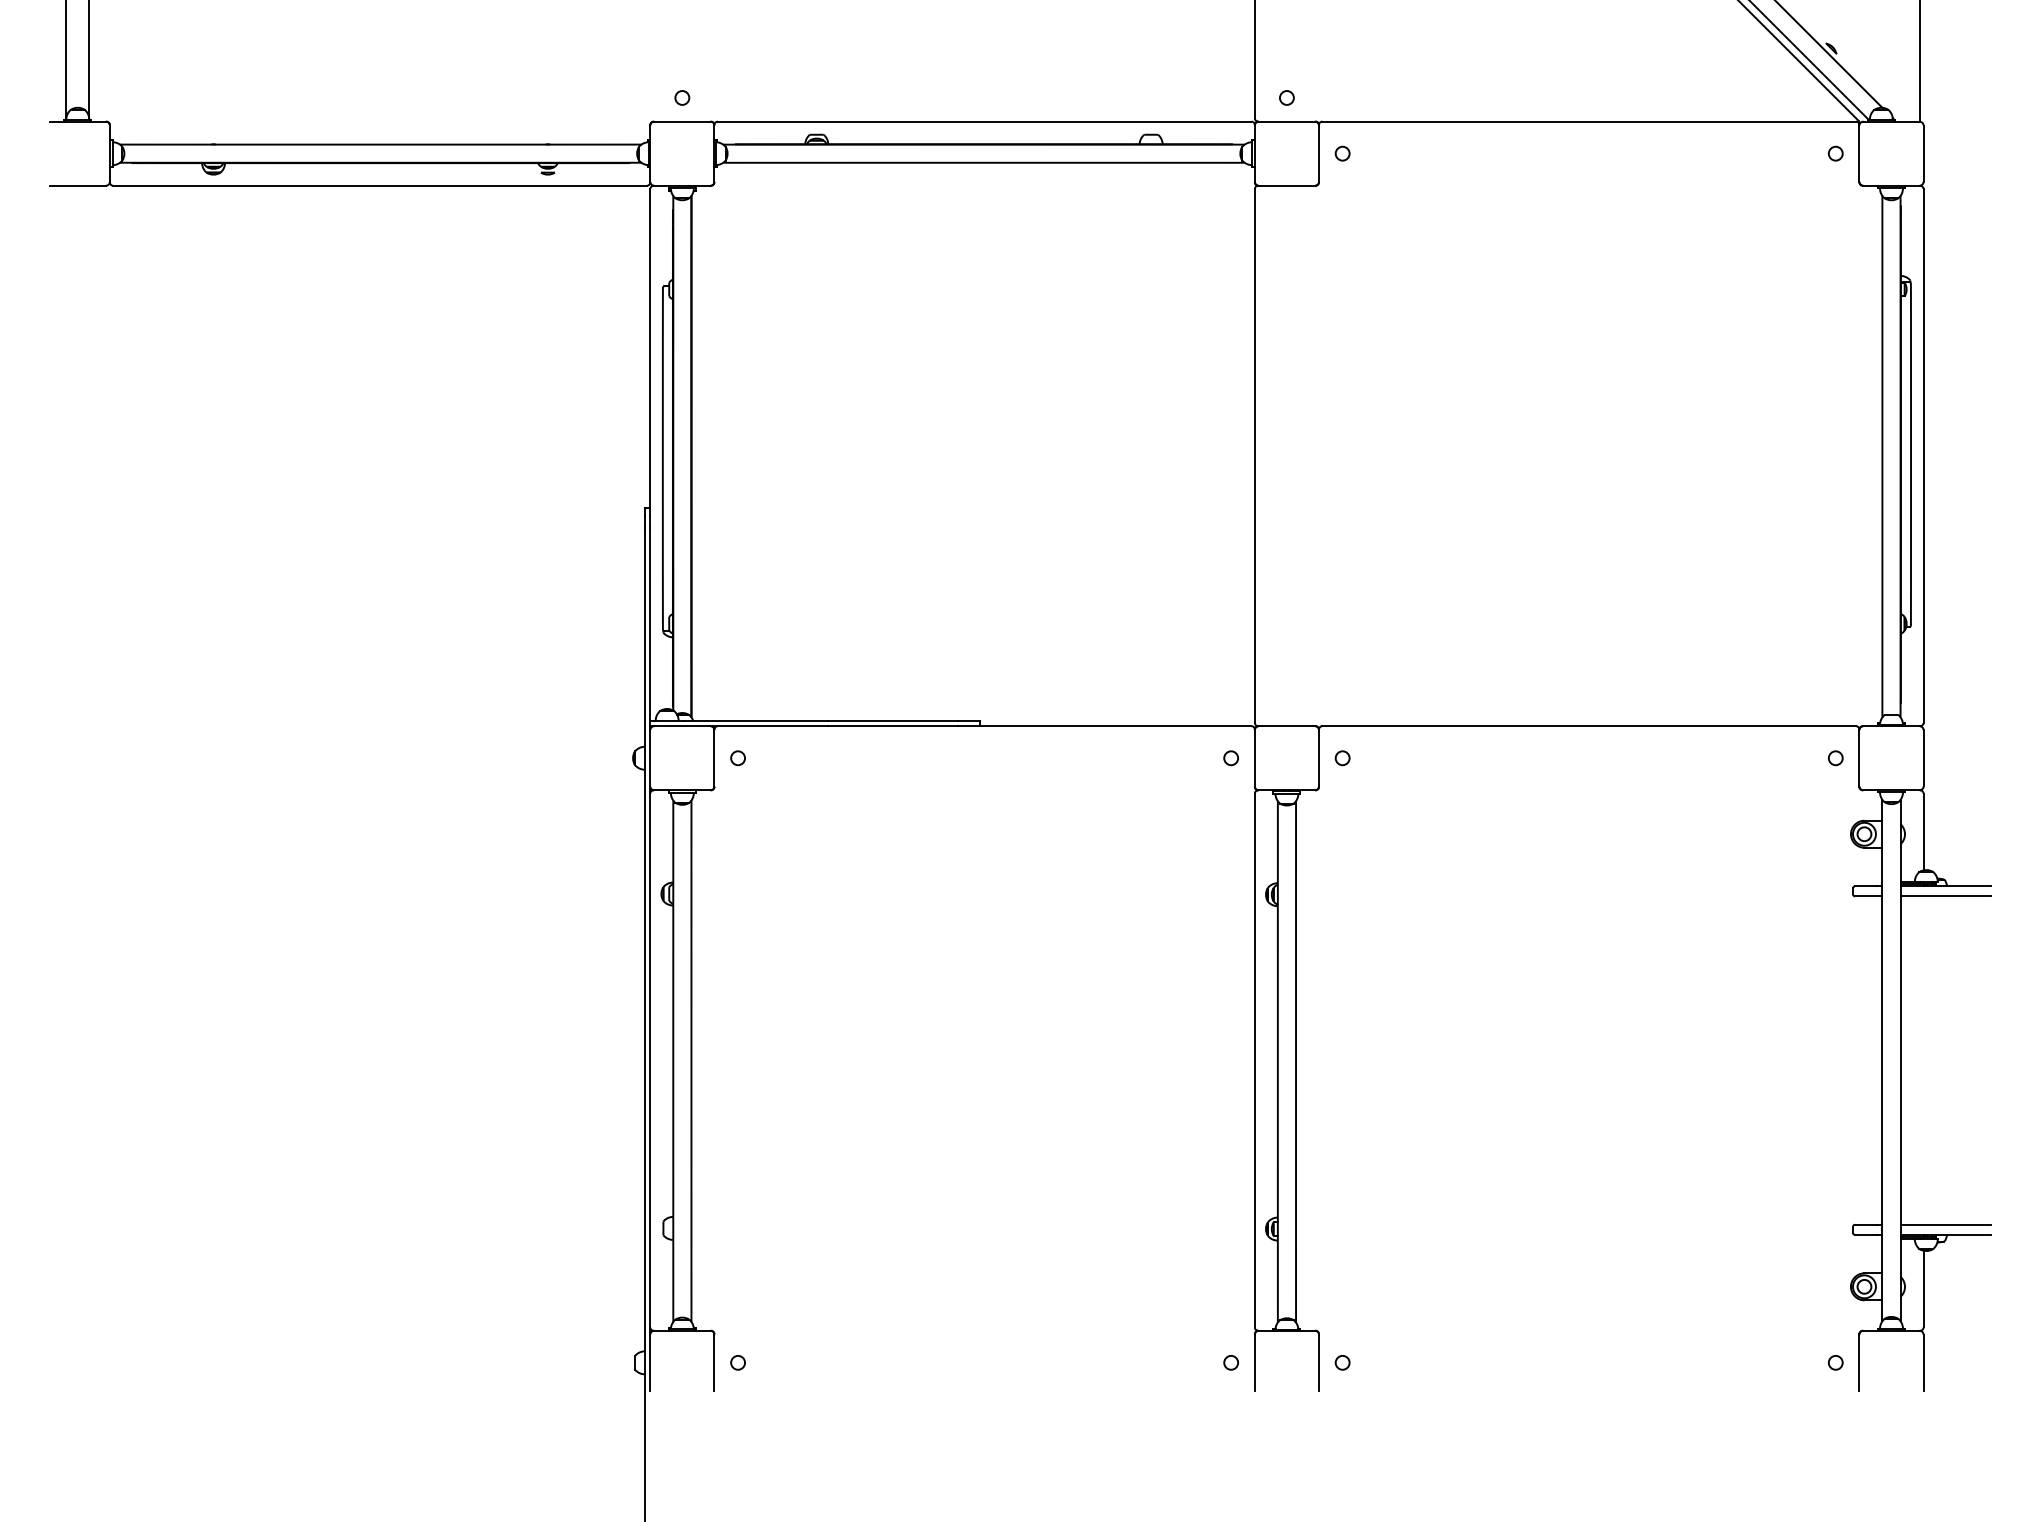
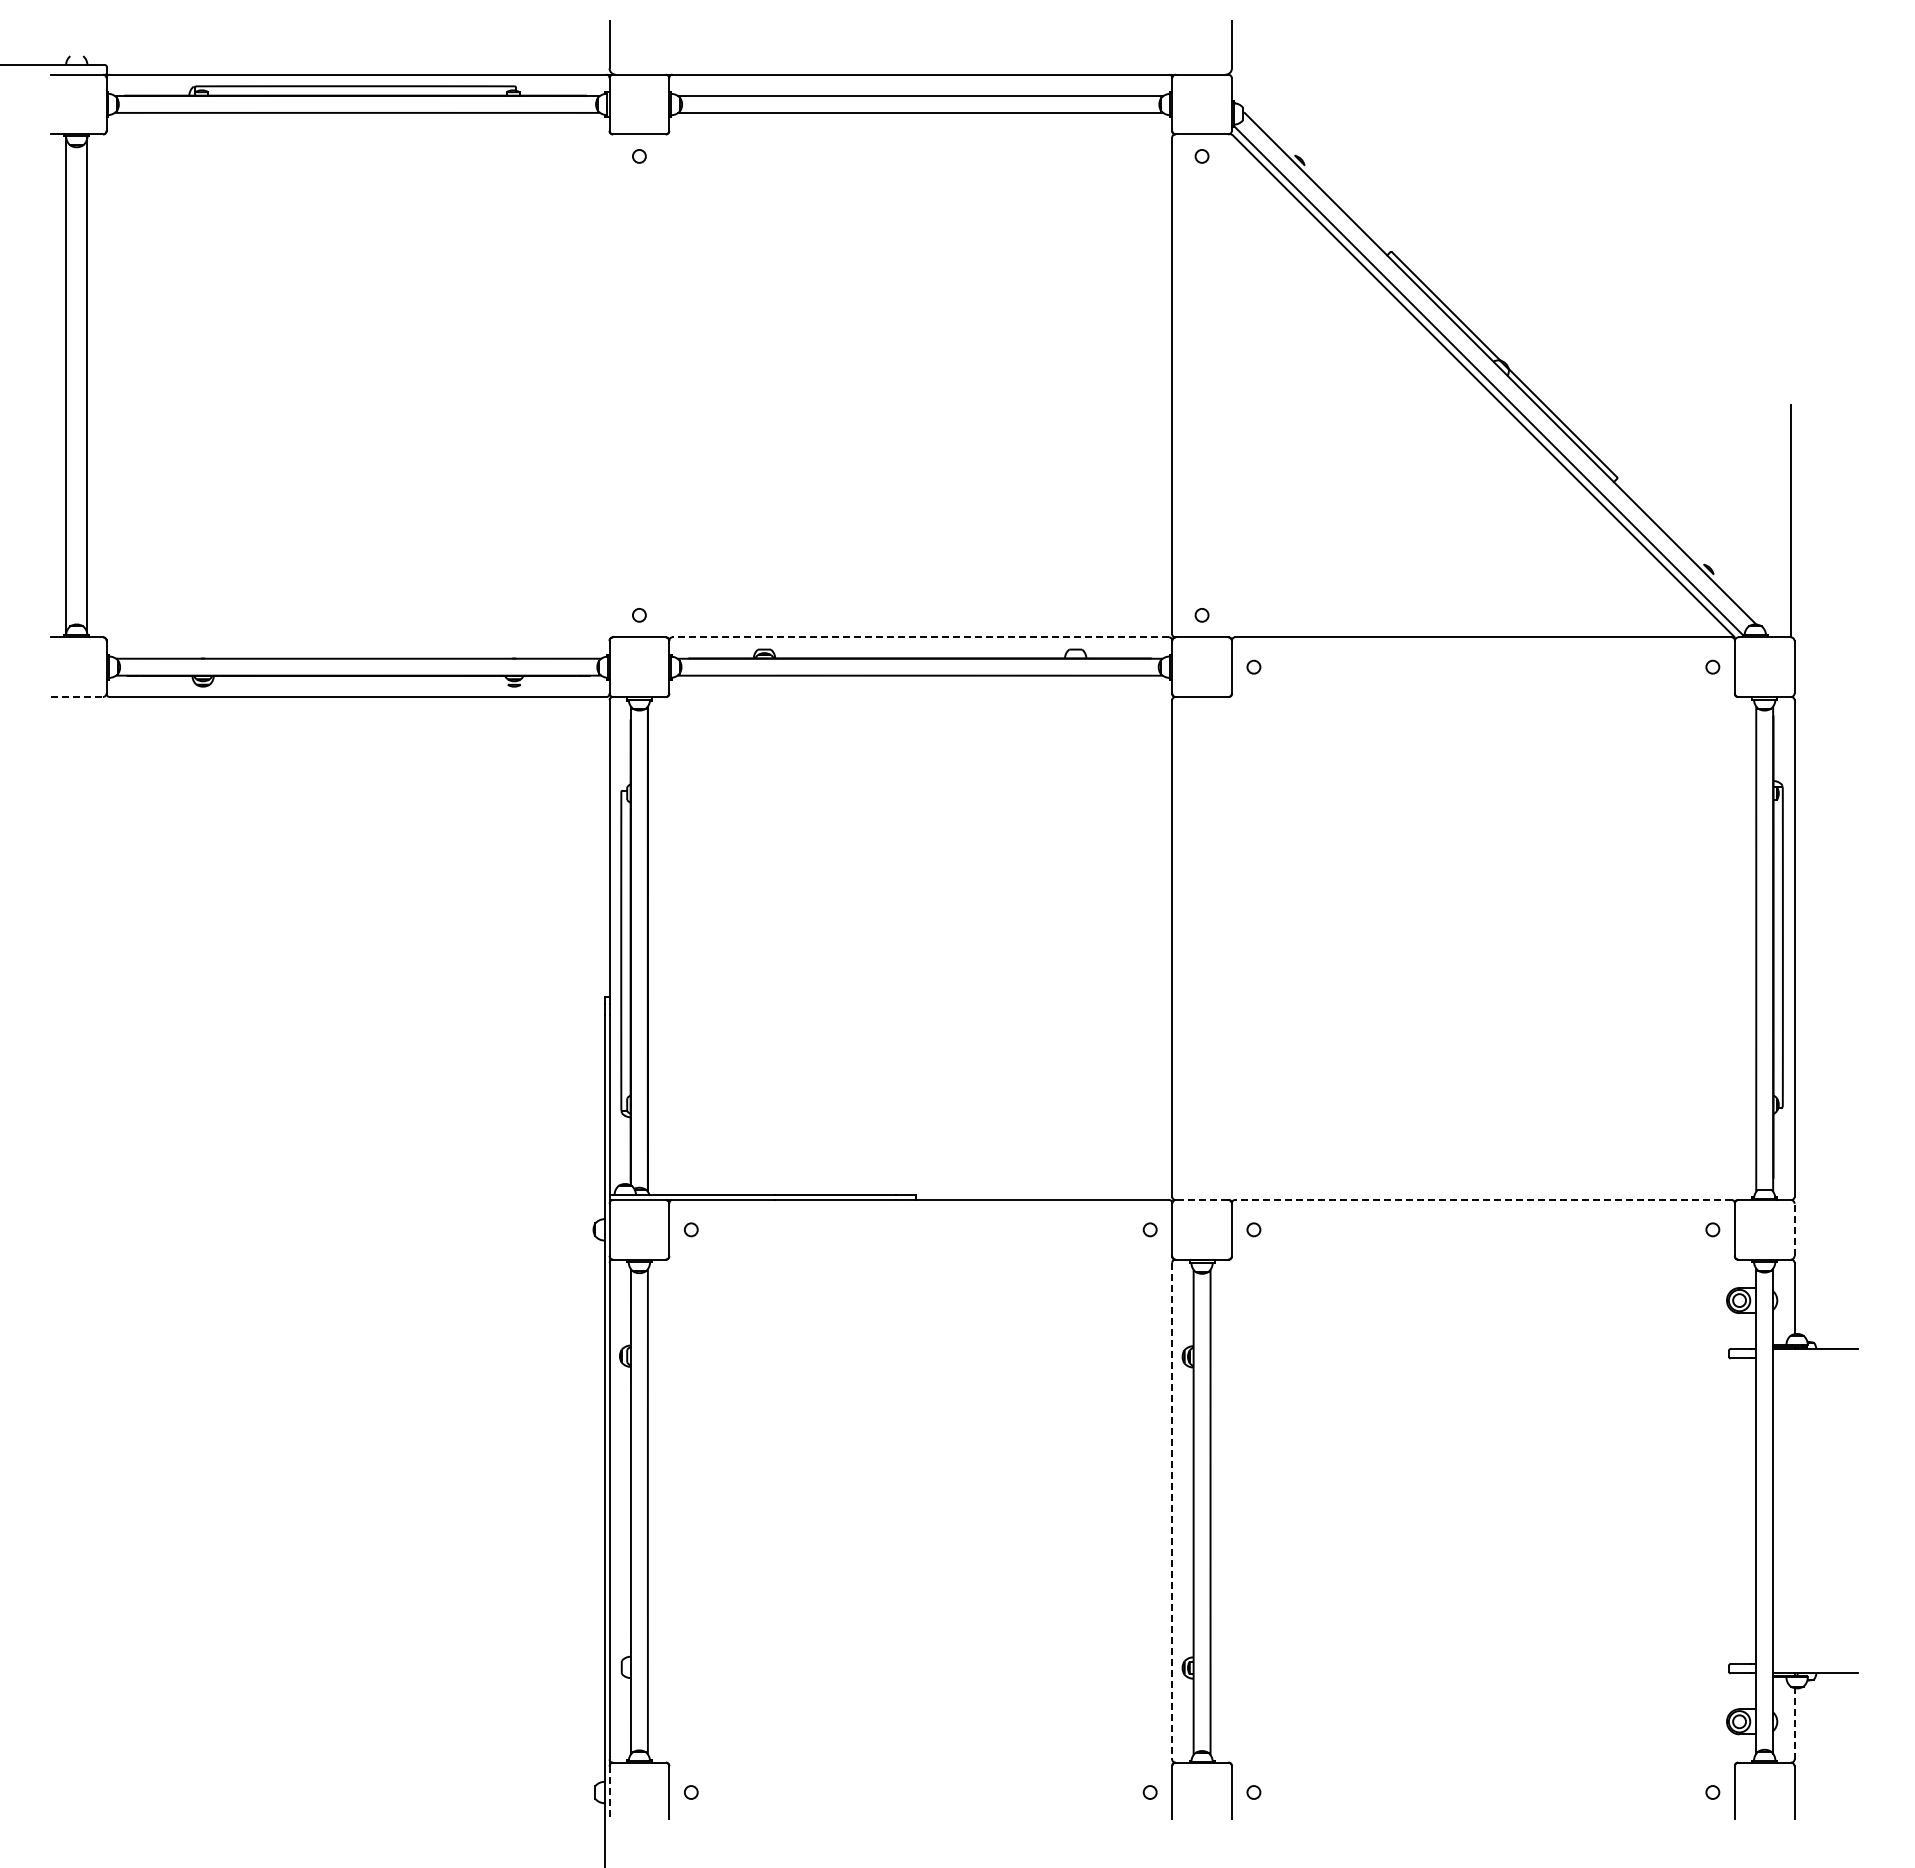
line: (984, 121) -> (920, 637), solid -> dashed
line: (78, 186) -> (77, 697), solid -> dashed
line: (1286, 726) -> (1201, 1200), solid -> dashed
line: (1588, 726) -> (1482, 1200), solid -> dashed
line: (1923, 757) -> (1794, 1229), solid -> dashed
line: (1946, 896) -> (1815, 1358), removed
line: (1255, 1060) -> (1172, 1511), solid -> dashed
line: (1946, 1224) -> (1815, 1663), removed
line: (1923, 1288) -> (1794, 1723), solid -> dashed
line: (650, 1363) -> (609, 1793), solid -> dashed

